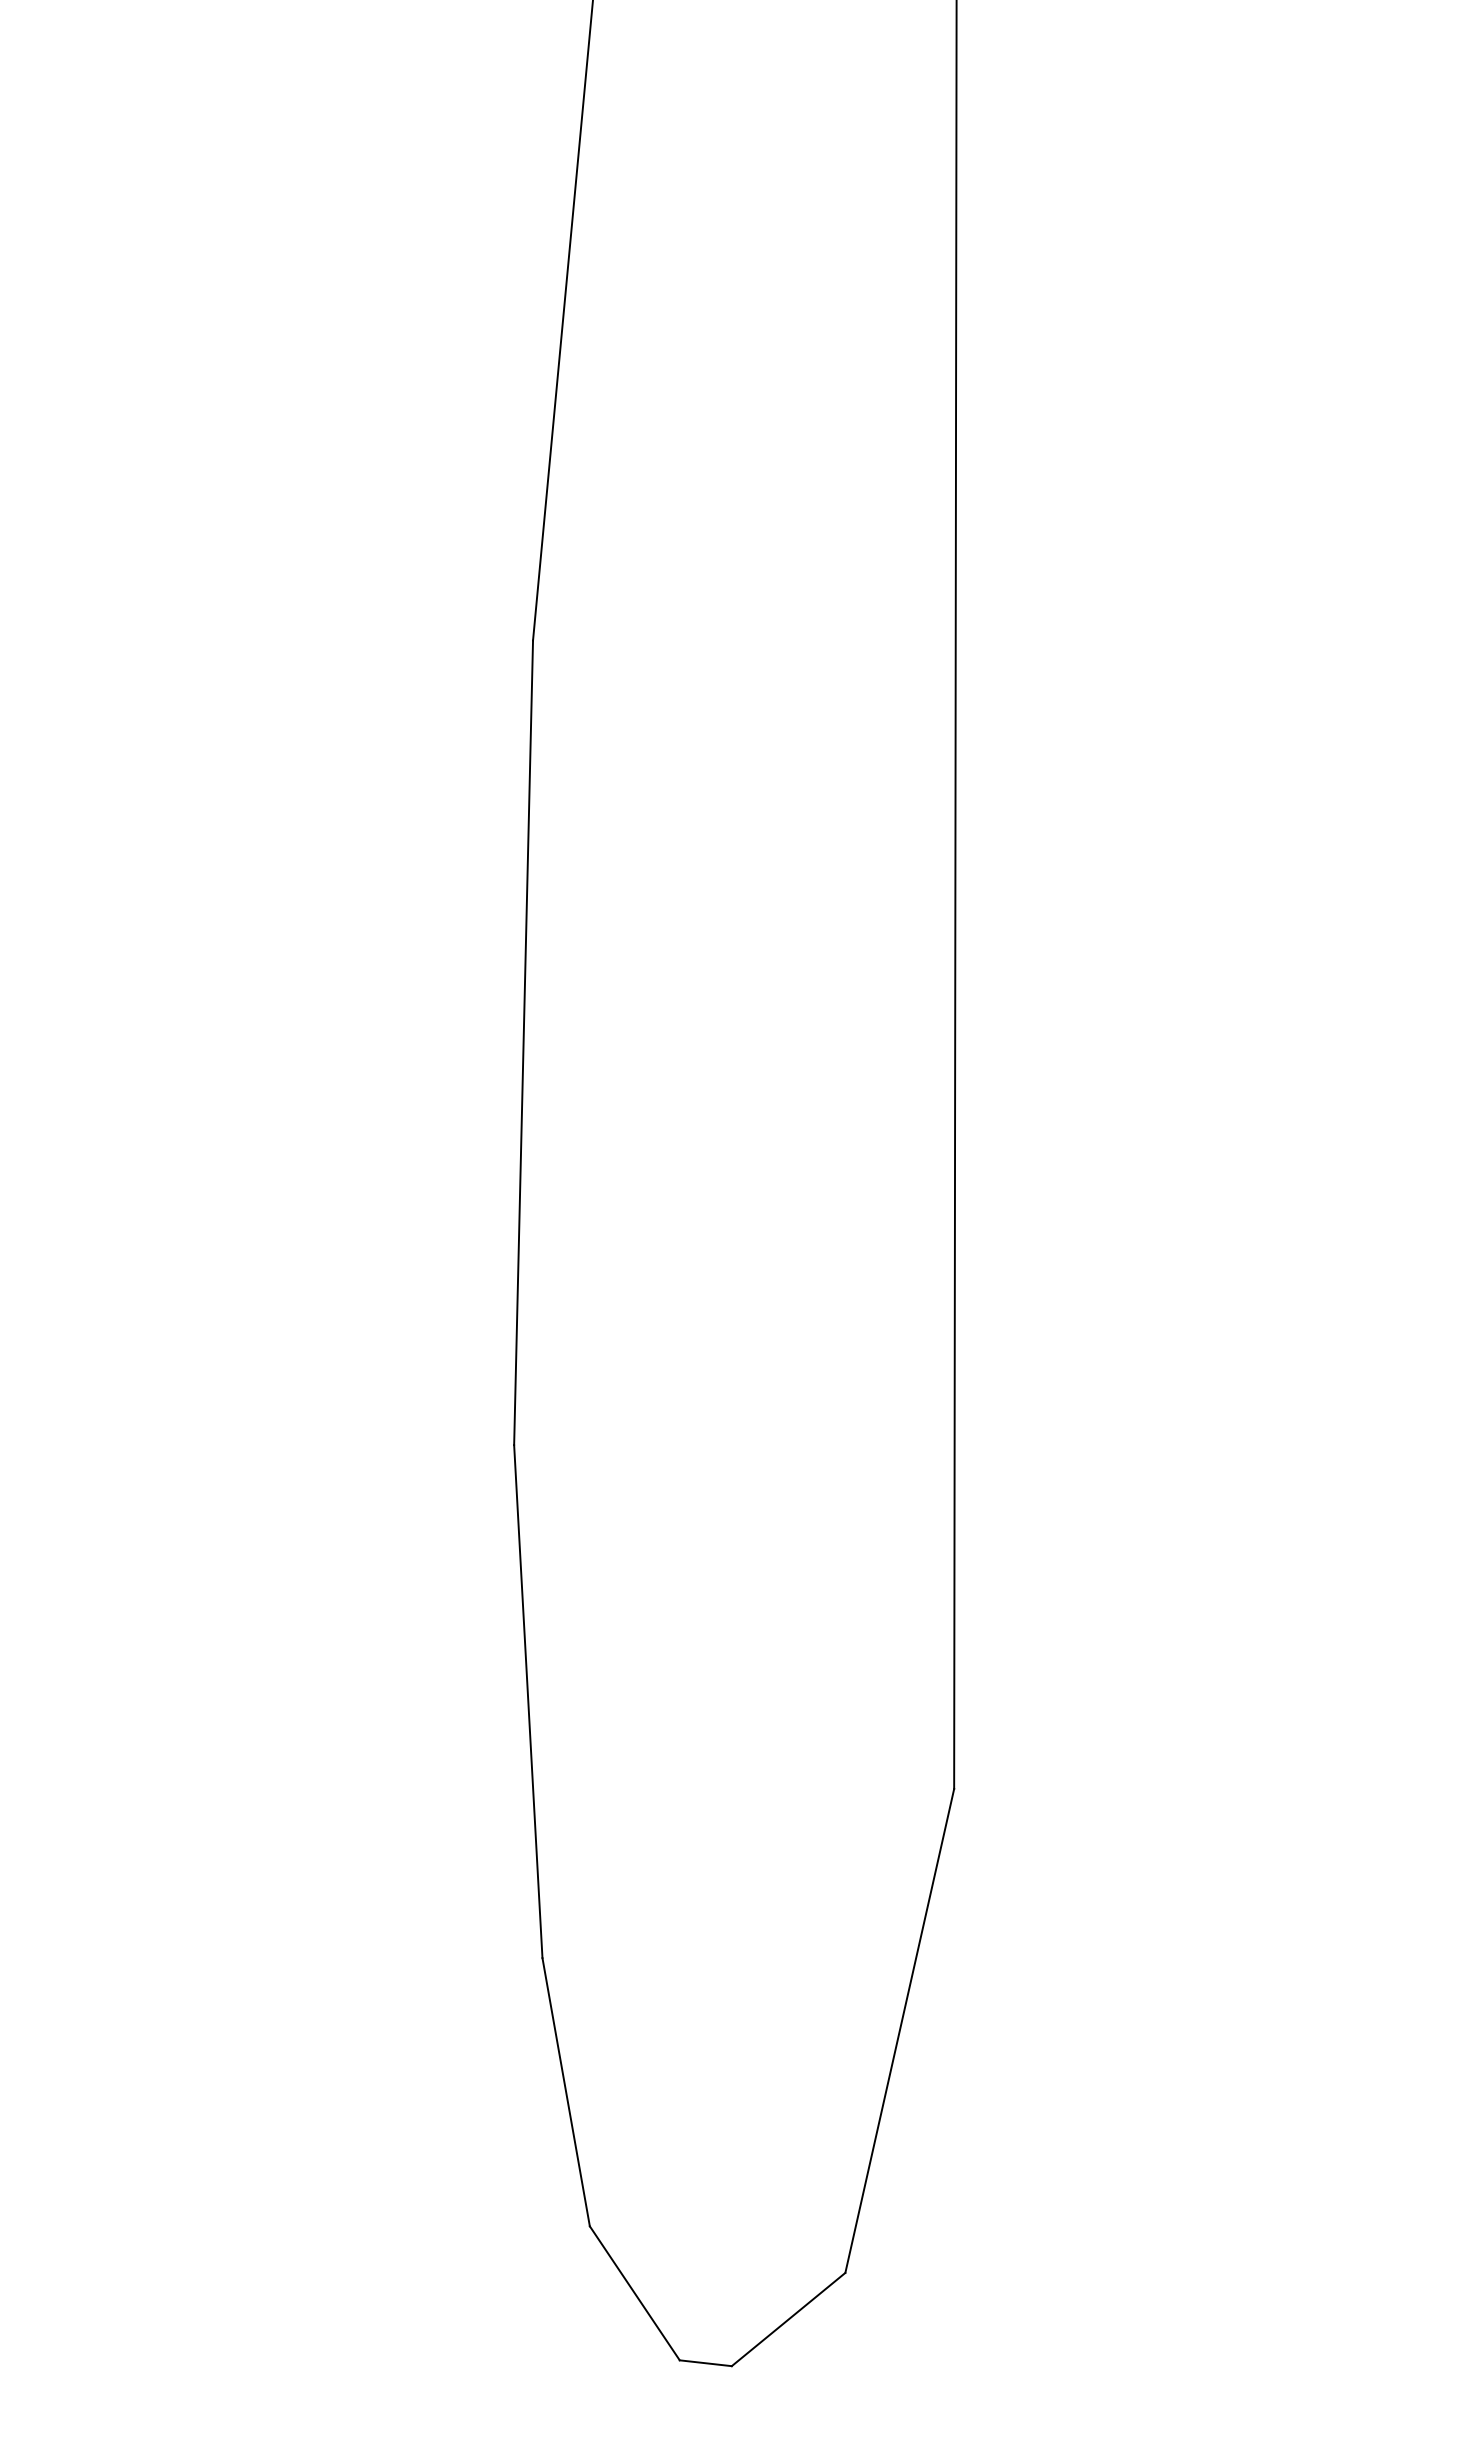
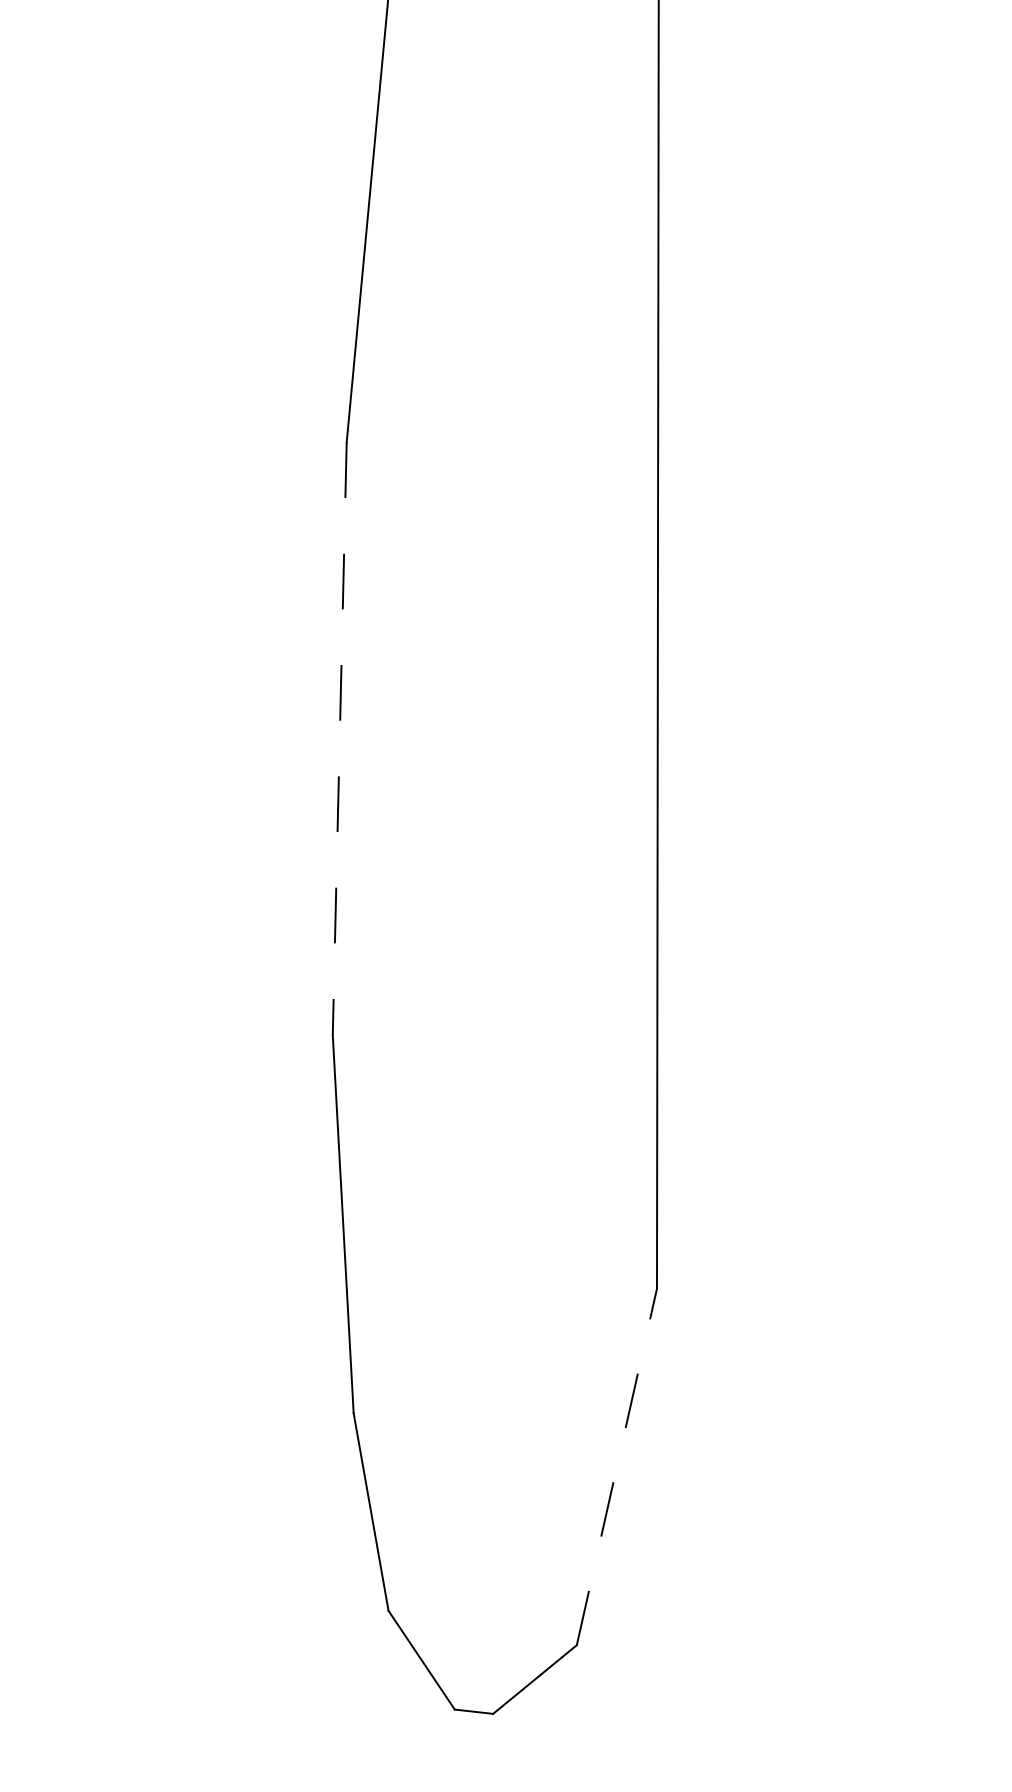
line: (523, 1043) -> (339, 739), solid -> dashed
line: (899, 2030) -> (616, 1466), solid -> dashed

